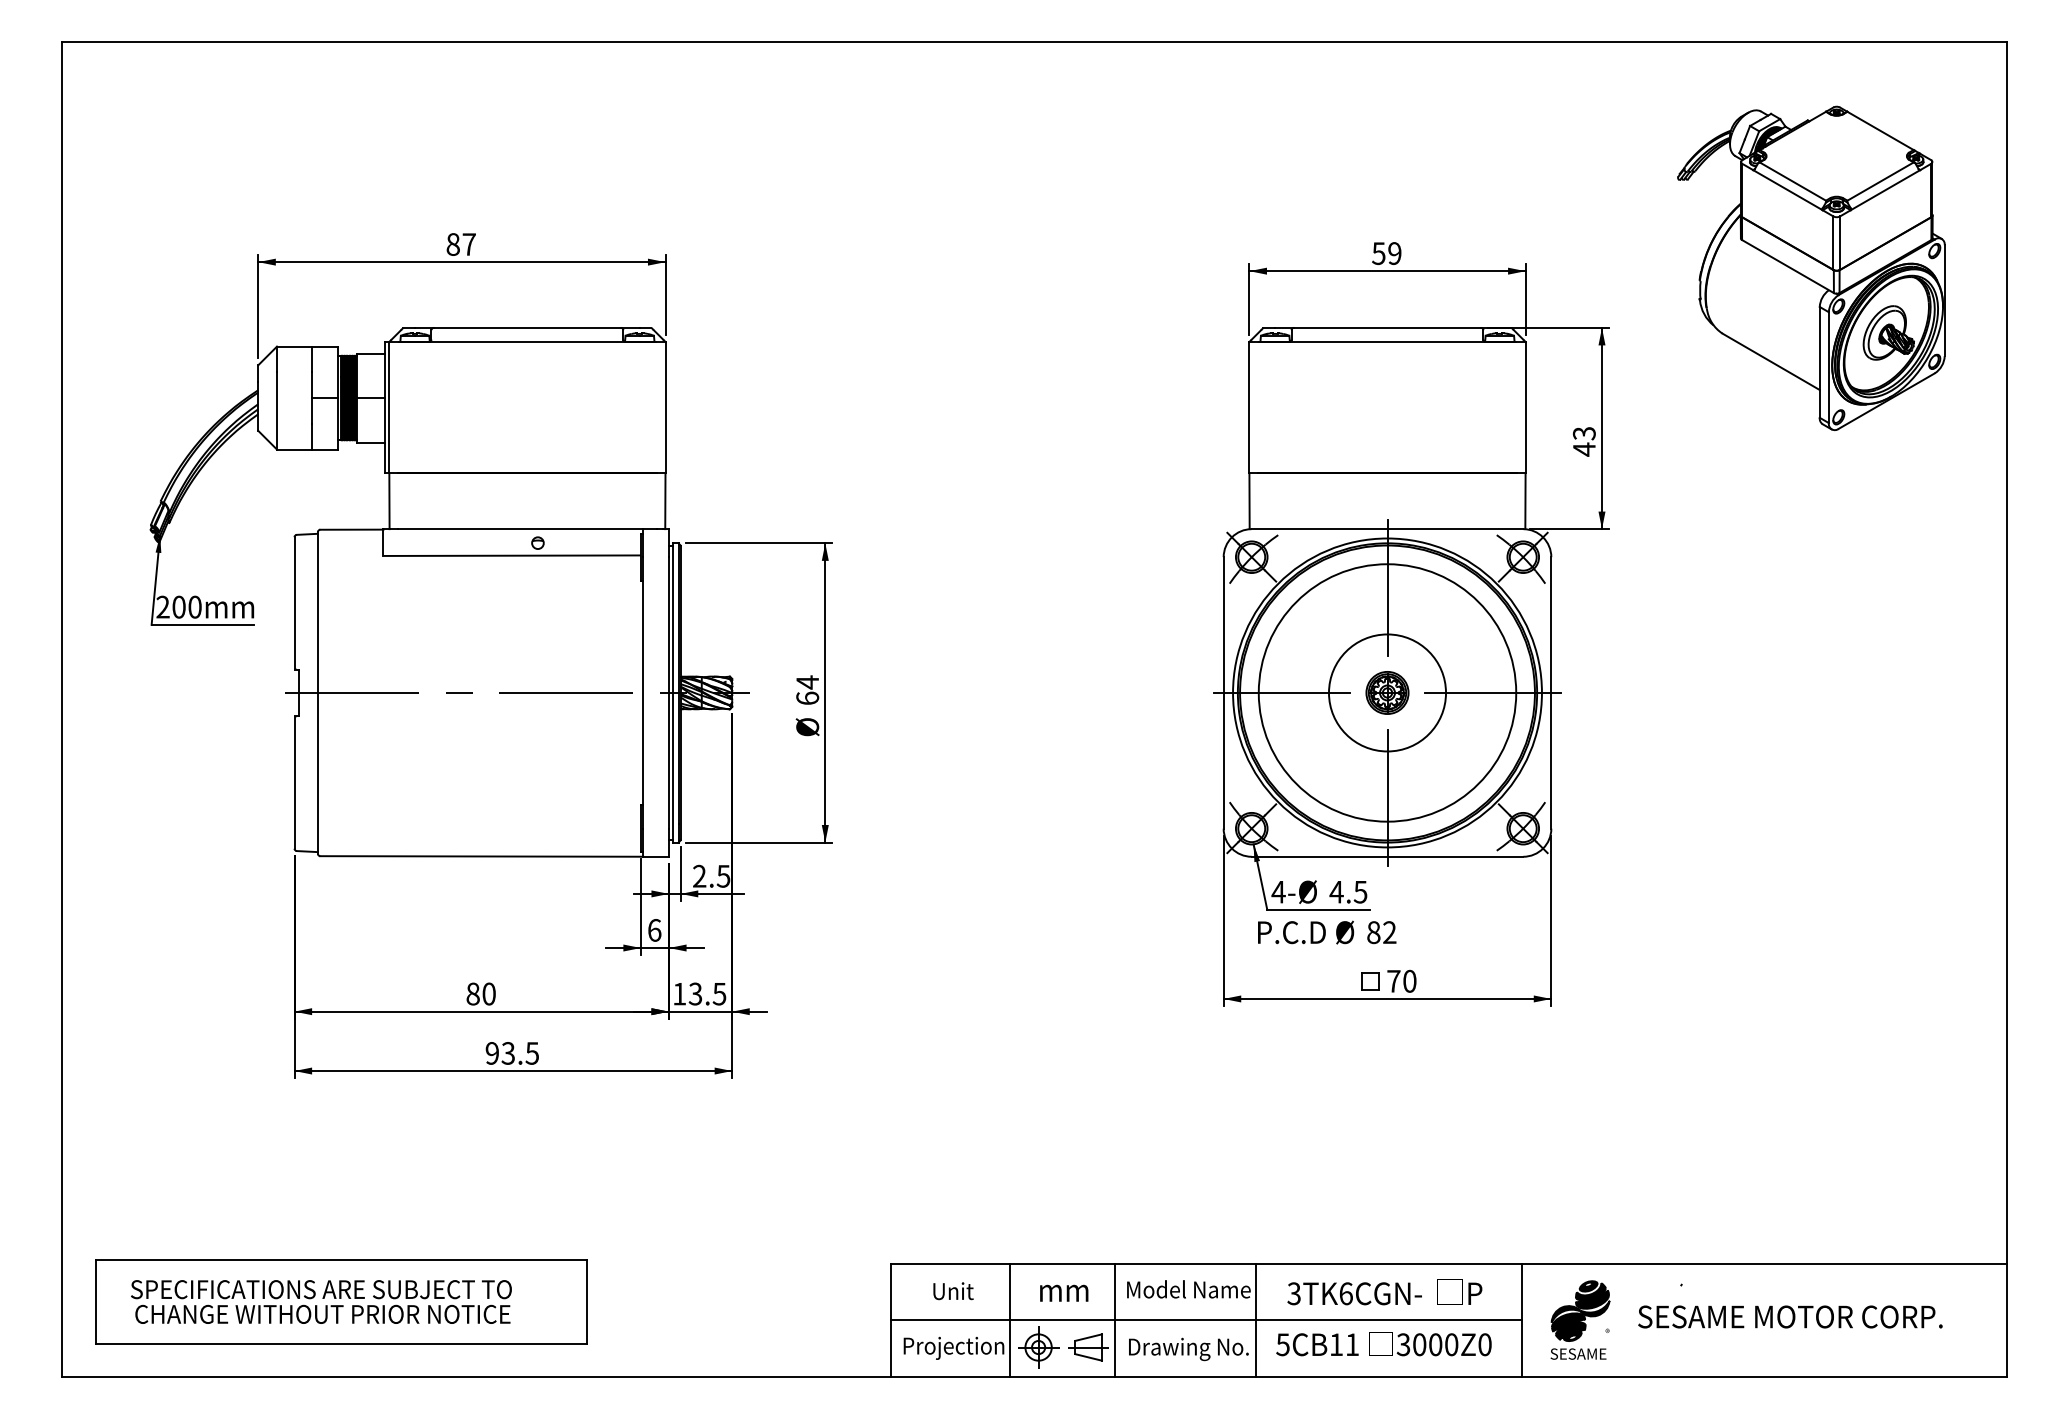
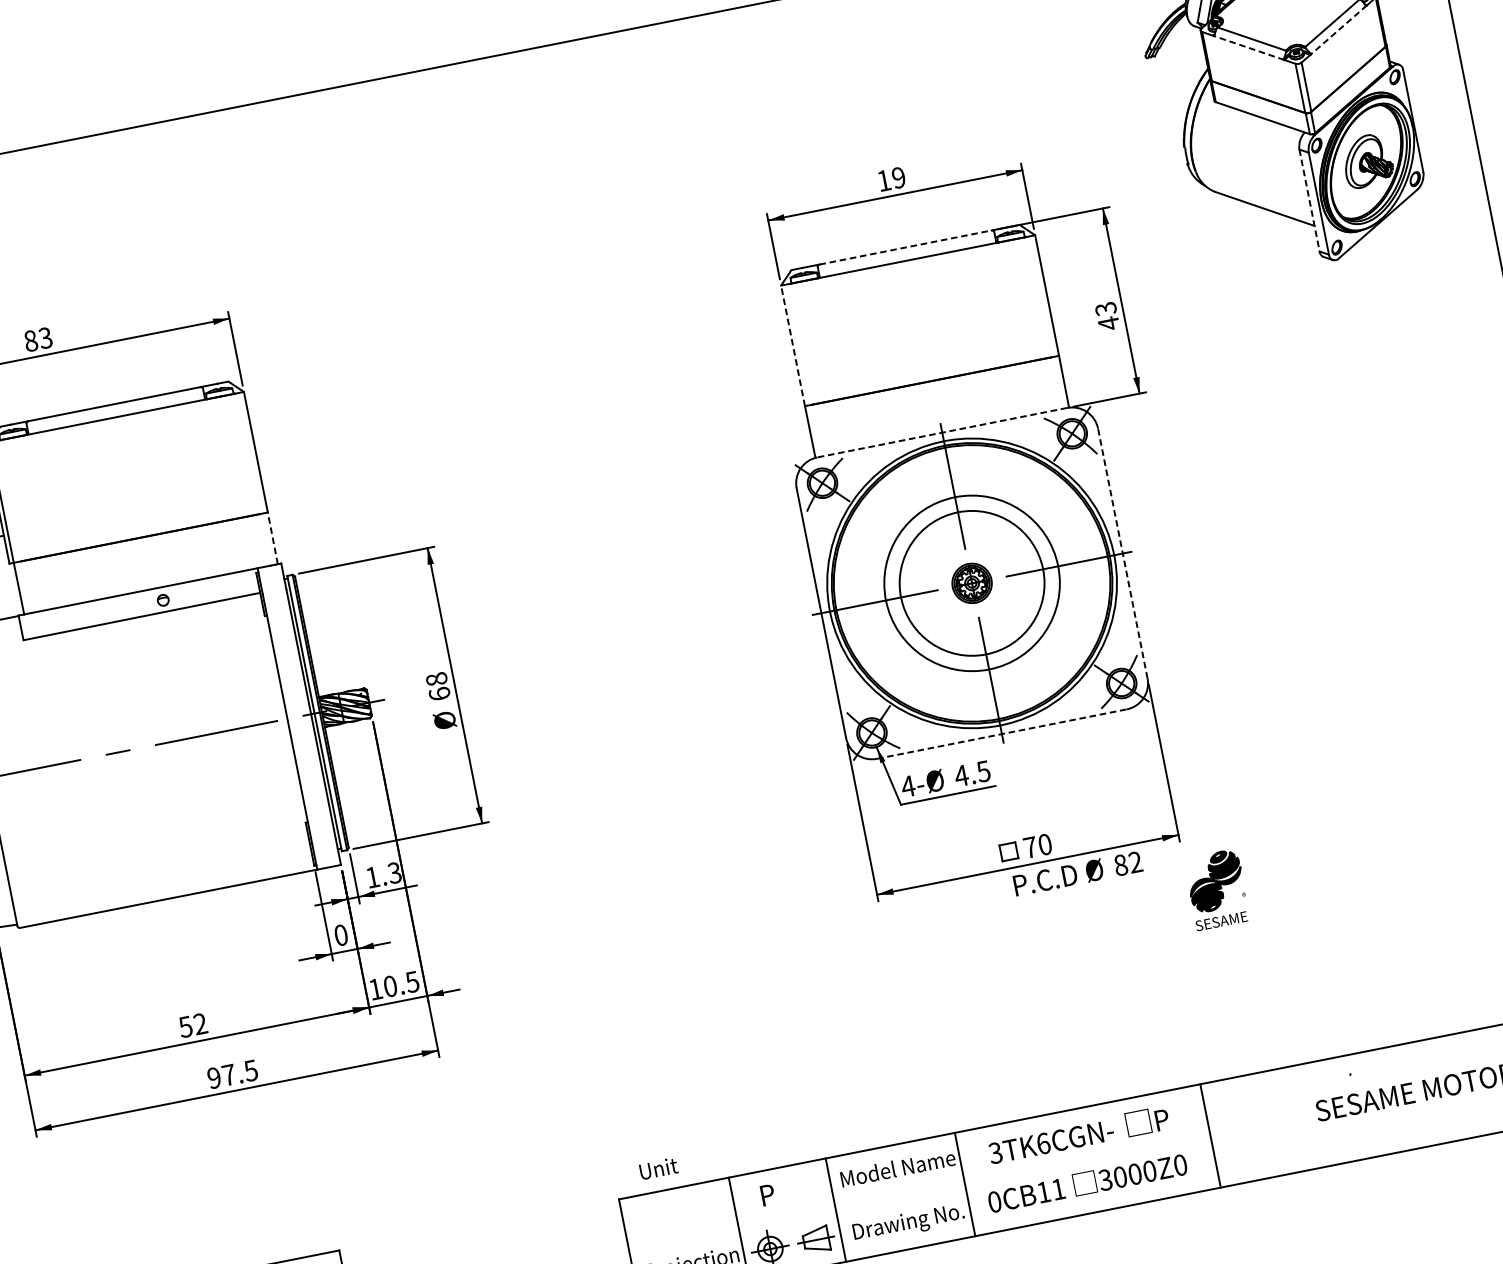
line: (1787, 189) -> (1248, 47), solid -> dashed
line: (1885, 190) -> (1338, 30), solid -> dashed
text: (468, 244) -> (44, 338), 87 -> 83
text: (1378, 253) -> (883, 180), 59 -> 19
line: (1387, 327) -> (905, 247), solid -> dashed
line: (1819, 362) -> (1309, 200), solid -> dashed
line: (1249, 407) -> (793, 345), solid -> dashed
line: (665, 500) -> (272, 537), solid -> dashed
line: (1387, 529) -> (942, 433), solid -> dashed
text: (807, 682) -> (436, 679), 64 -> 68
circle: (1387, 692) -> (972, 582), size x0.6
circle: (1387, 692) -> (972, 582), size x1.6
line: (1551, 692) -> (1122, 553), solid -> dashed
line: (1387, 856) -> (1001, 733), solid -> dashed
text: (711, 875) -> (383, 874), 2.5 -> 1.3
text: (654, 930) -> (341, 935), 6 -> 0
text: (1327, 932) -> (1078, 873), moved
text: (480, 993) -> (192, 1025), 80 -> 52
text: (695, 993) -> (390, 985), 13.5 -> 10.5
text: (508, 1053) -> (229, 1075), 93.5 -> 97.5
text: (1064, 1290) -> (783, 1191), mm -> P
text: (953, 1291) -> (658, 1168), moved
part: (1580, 1319) -> (1217, 889), moved
line: (1206, 1320) -> (919, 1193), removed
text: (1282, 1344) -> (994, 1201), 5CB11 -> 0CB11

